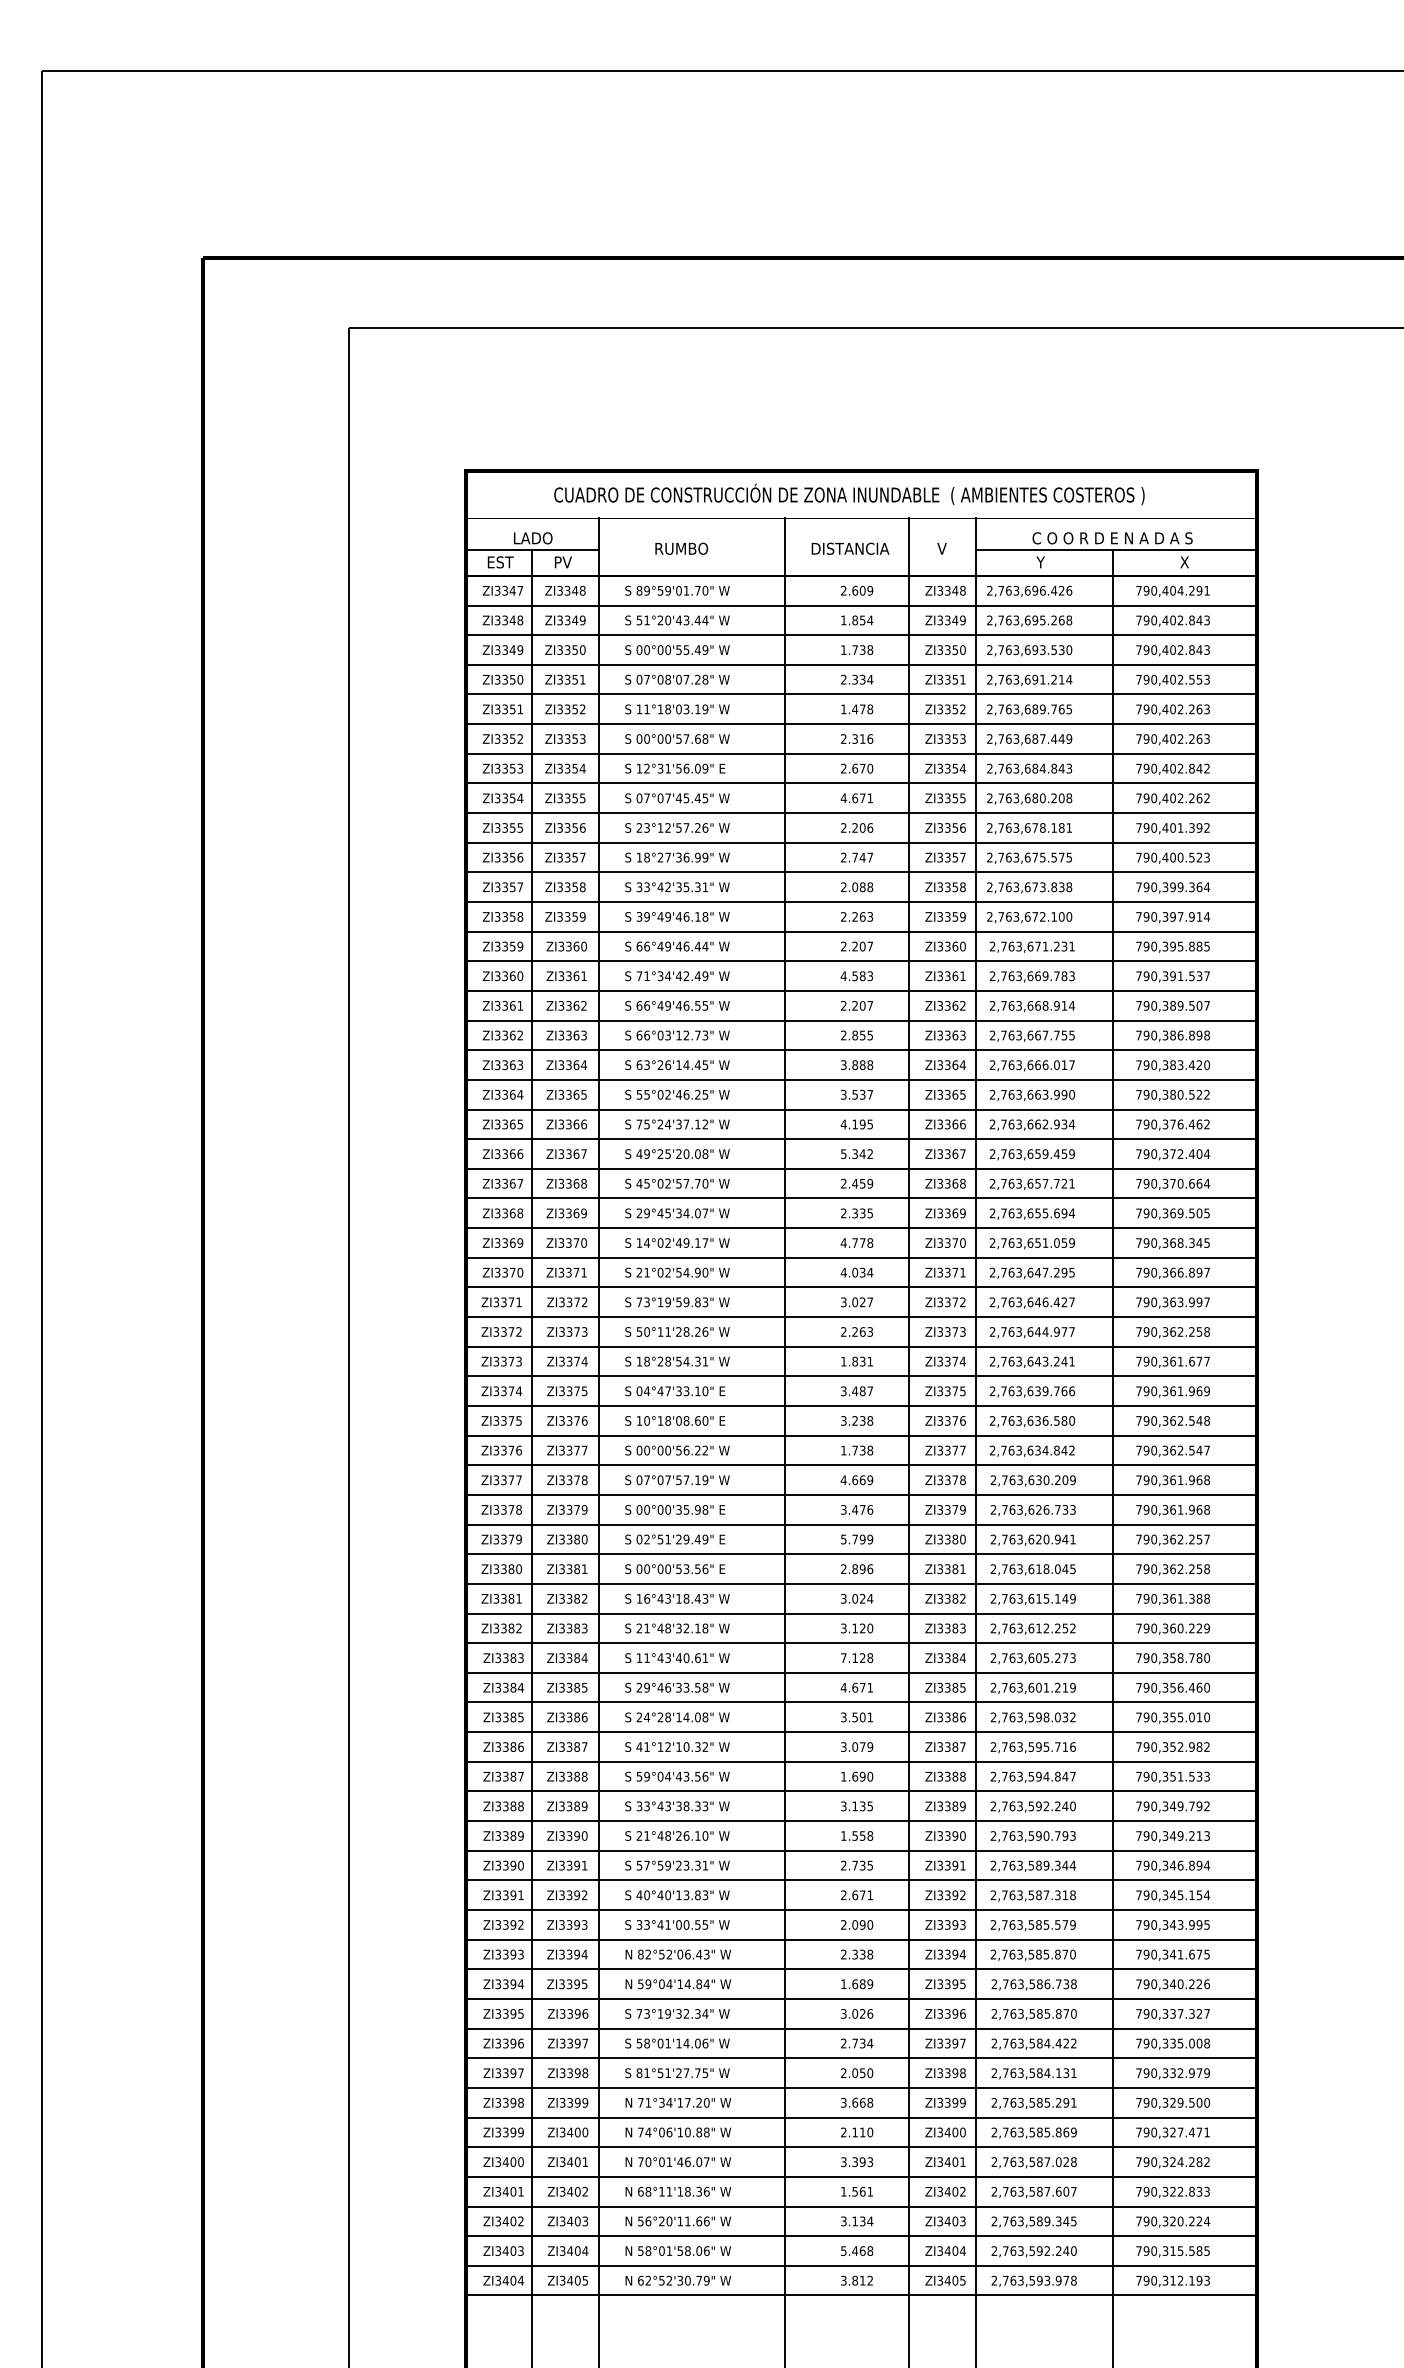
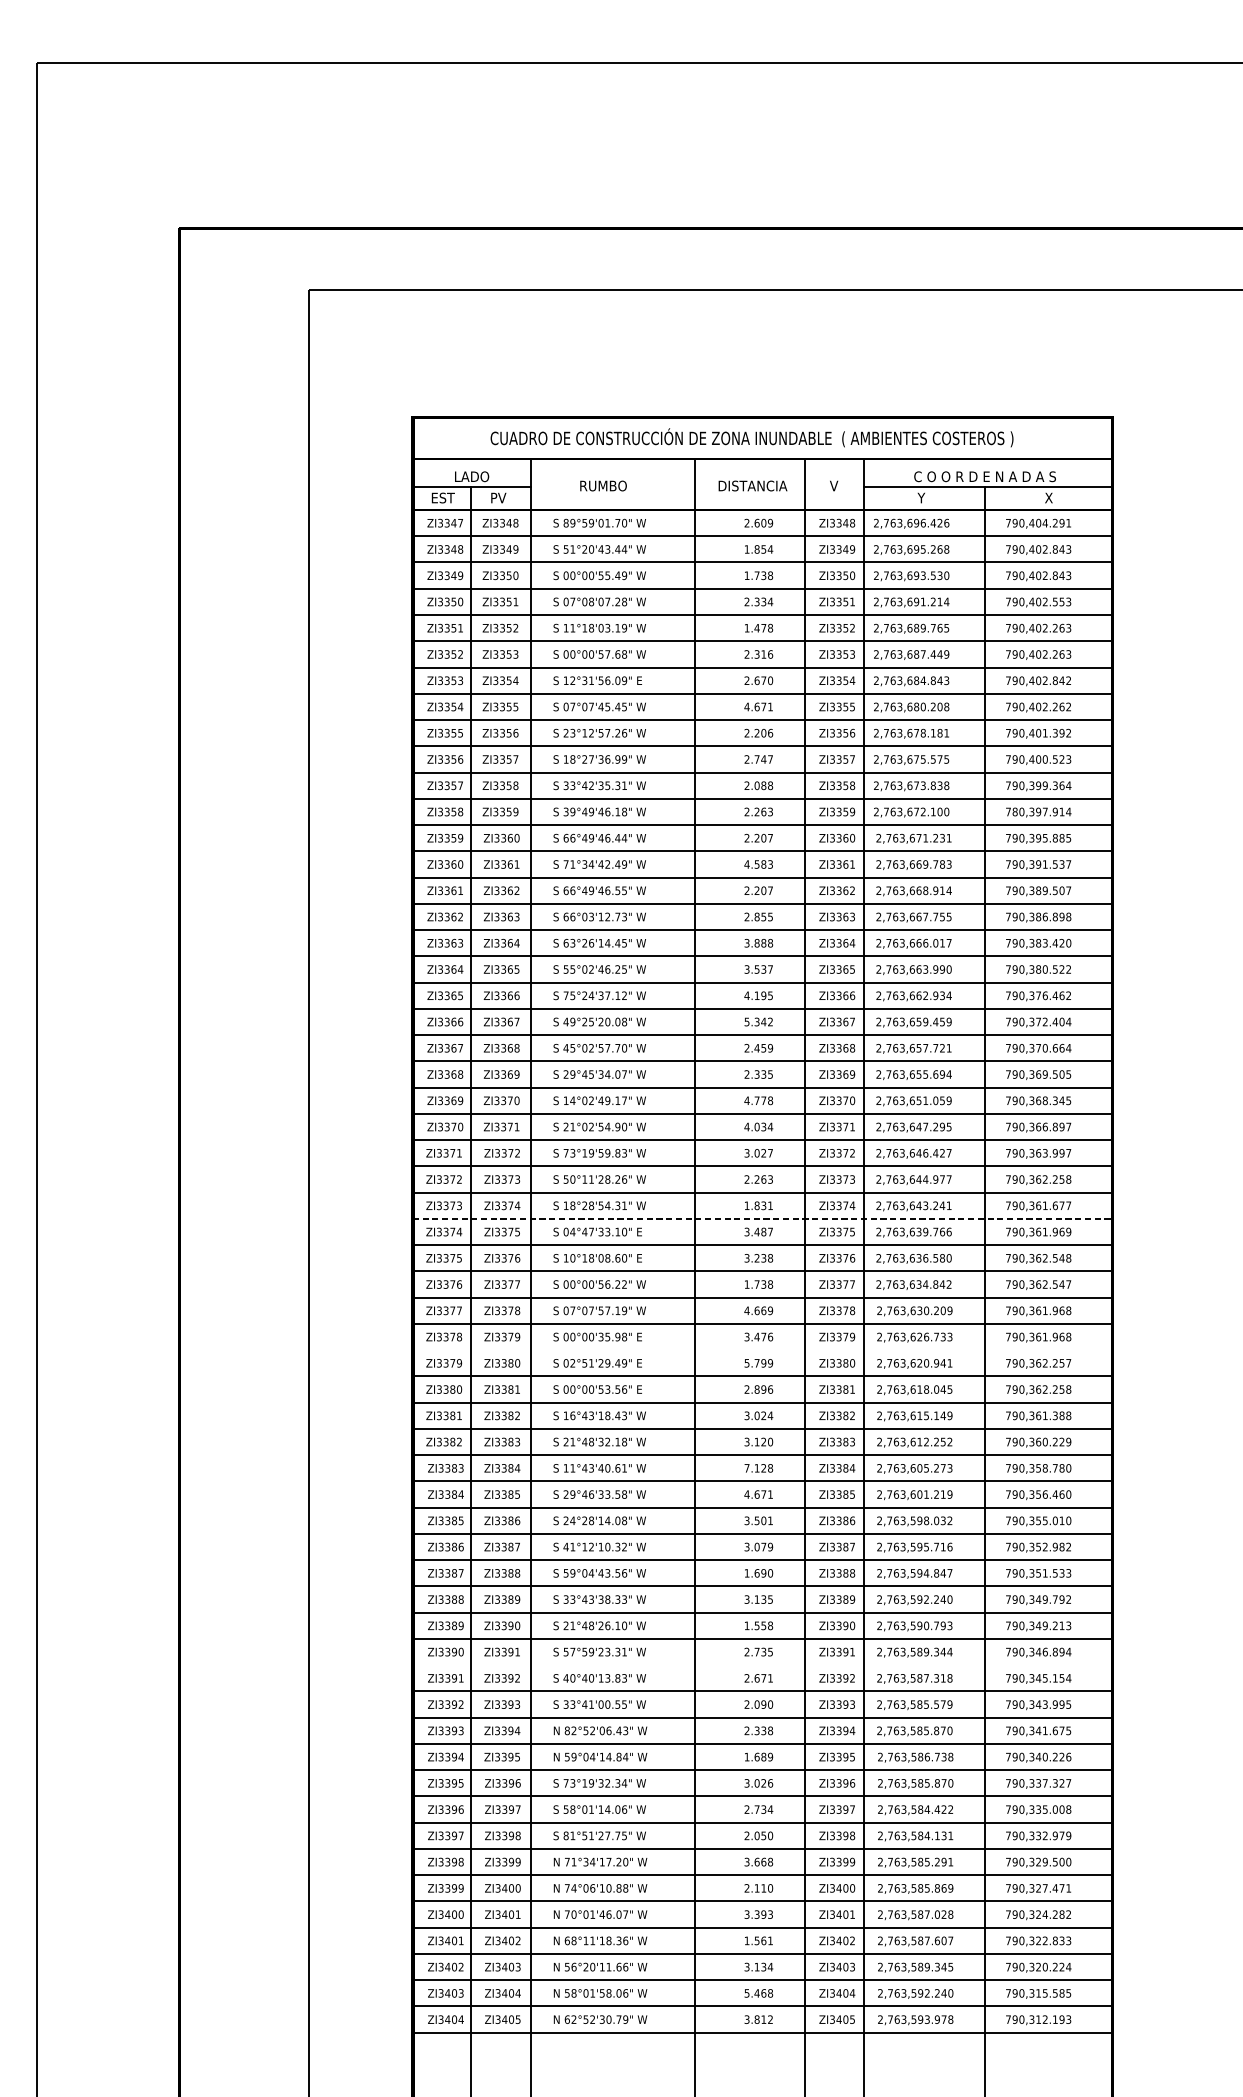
text: (1146, 916) -> (1015, 811), 790,397.914 -> 780,397.914
line: (861, 1376) -> (762, 1218), solid -> dashed
line: (861, 1524) -> (762, 1350), removed
line: (861, 1880) -> (762, 1665), removed

